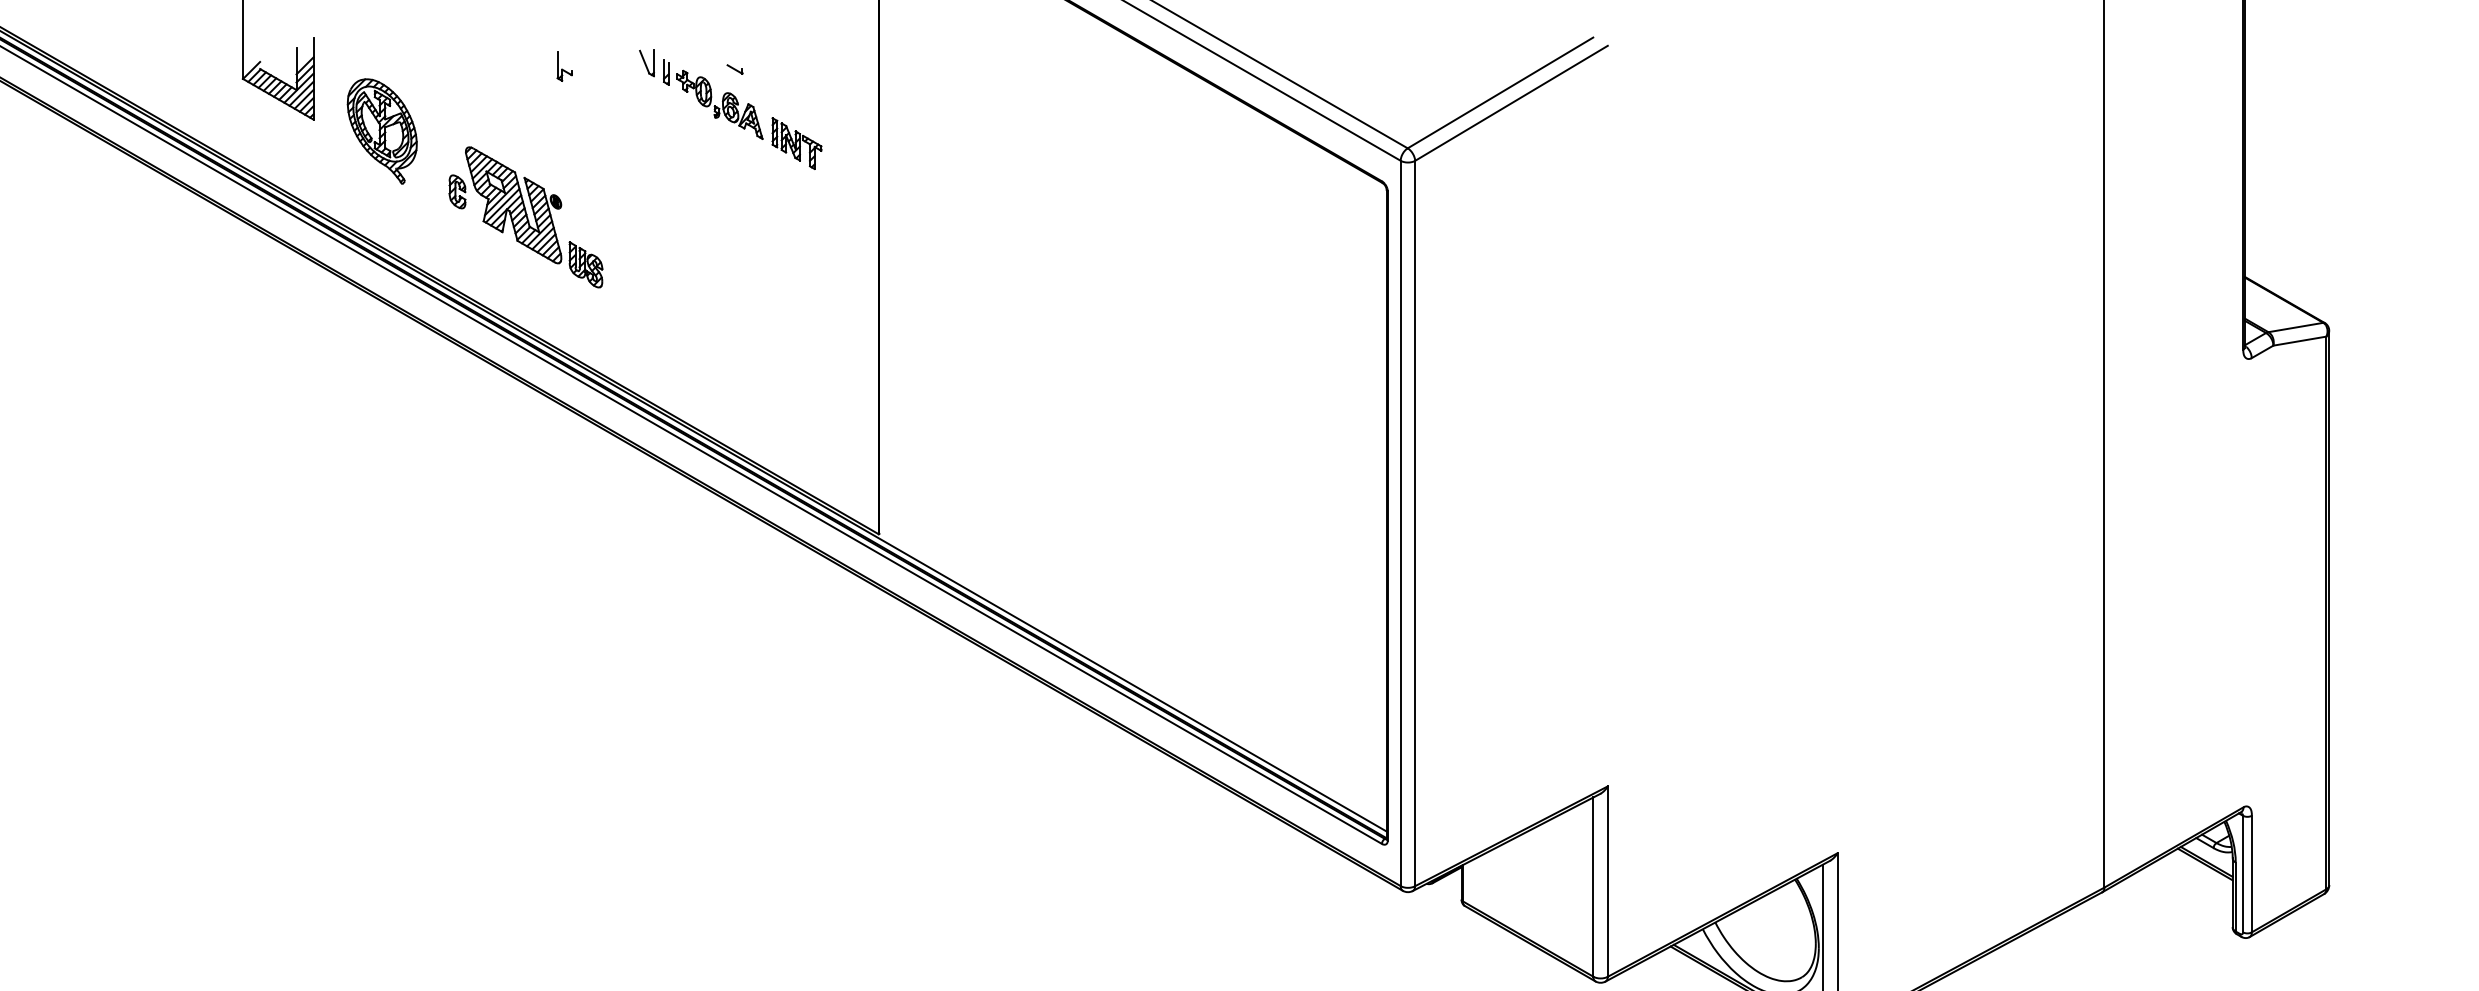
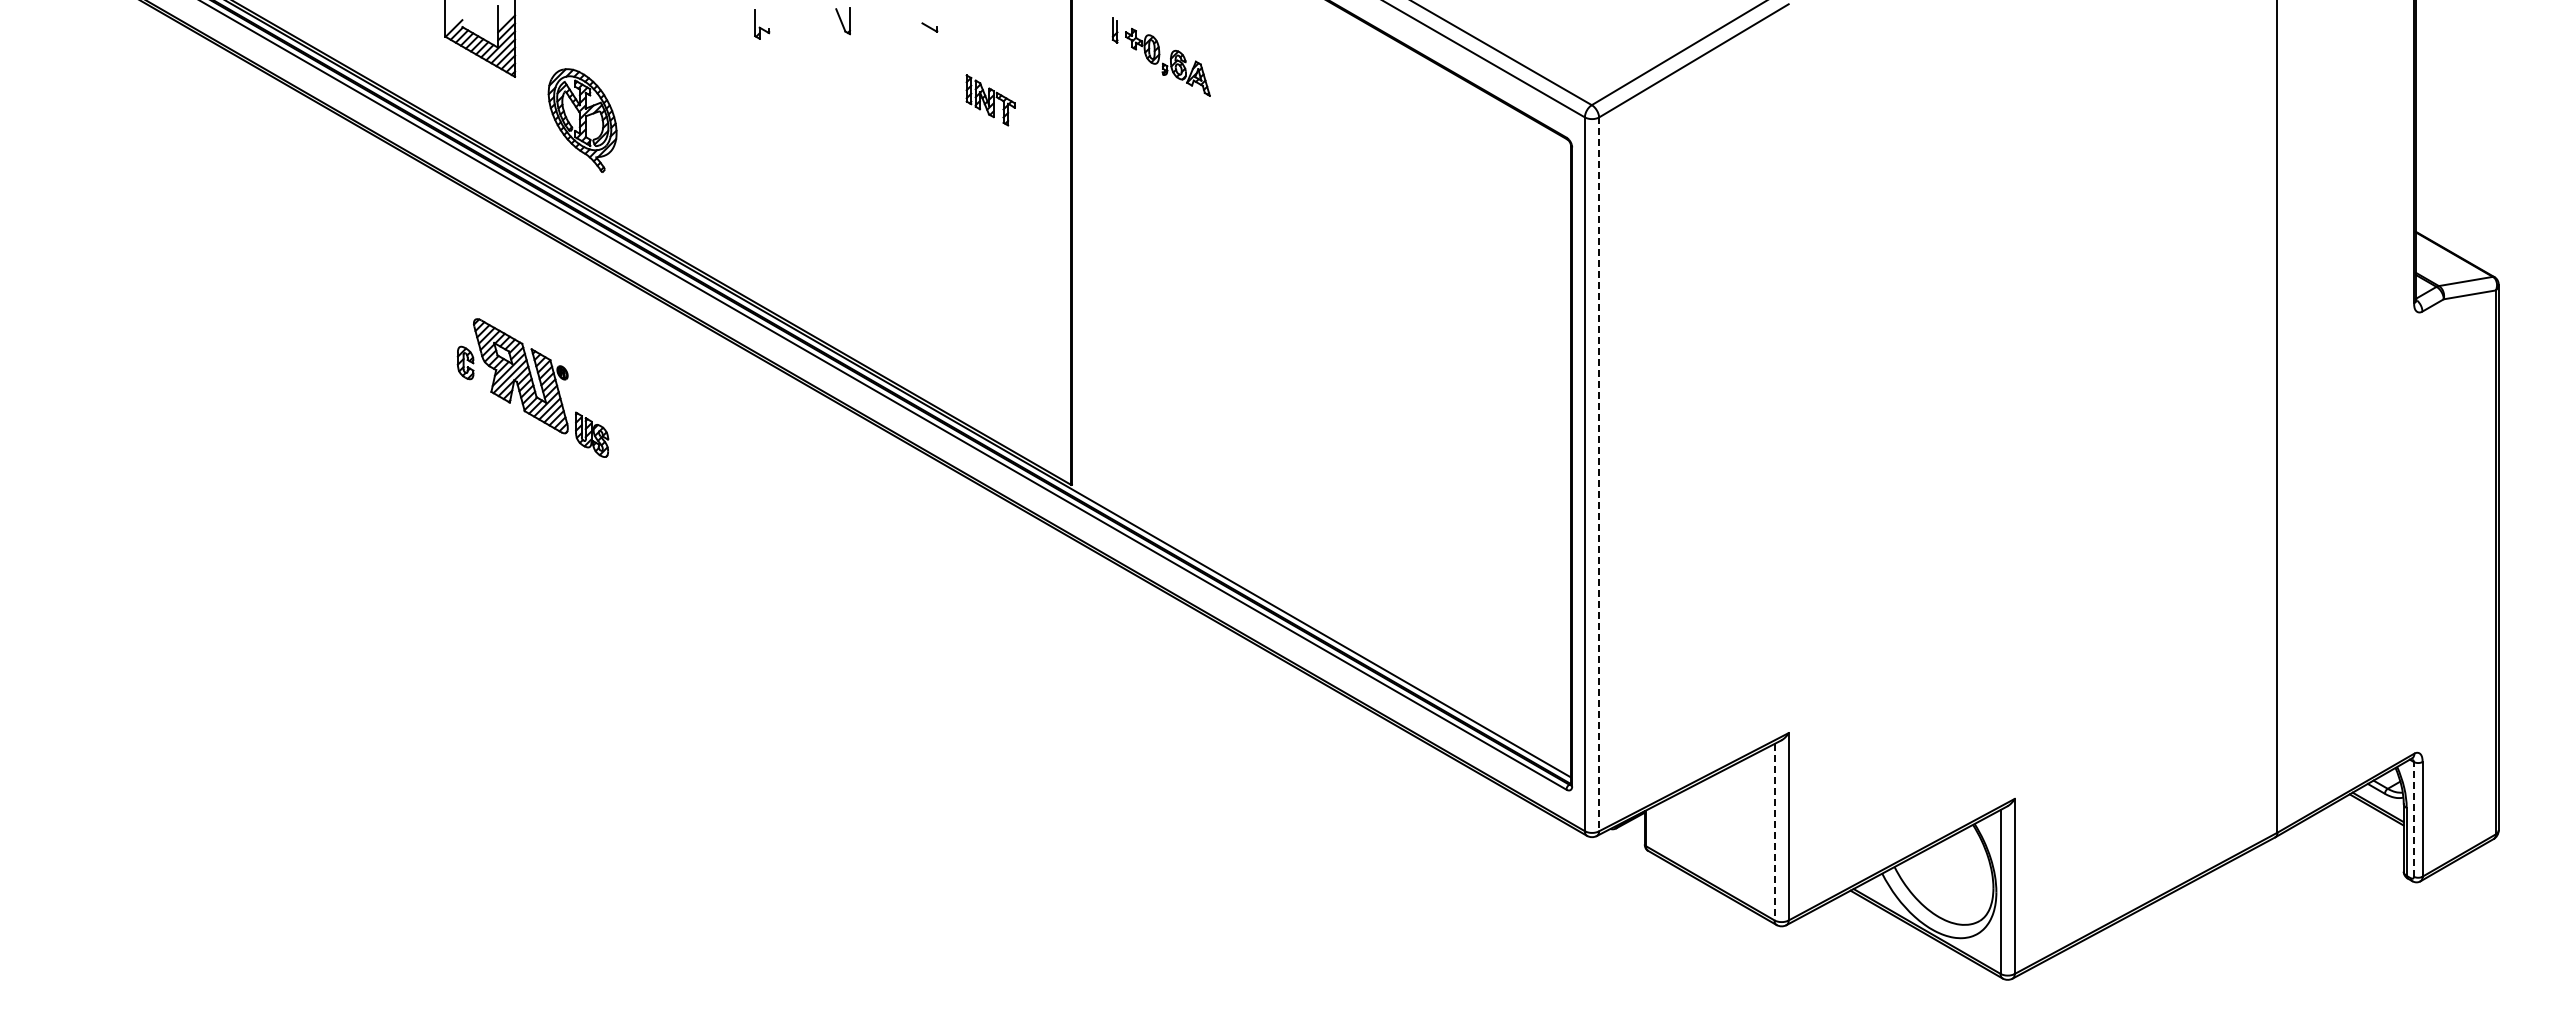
part: (712, 98) -> (1160, 56), moved
part: (382, 131) -> (582, 120), moved
part: (525, 216) -> (532, 387), moved
line: (1415, 523) -> (1599, 474), solid -> dashed
line: (2242, 873) -> (2413, 818), solid -> dashed
line: (1593, 887) -> (1774, 832), solid -> dashed

